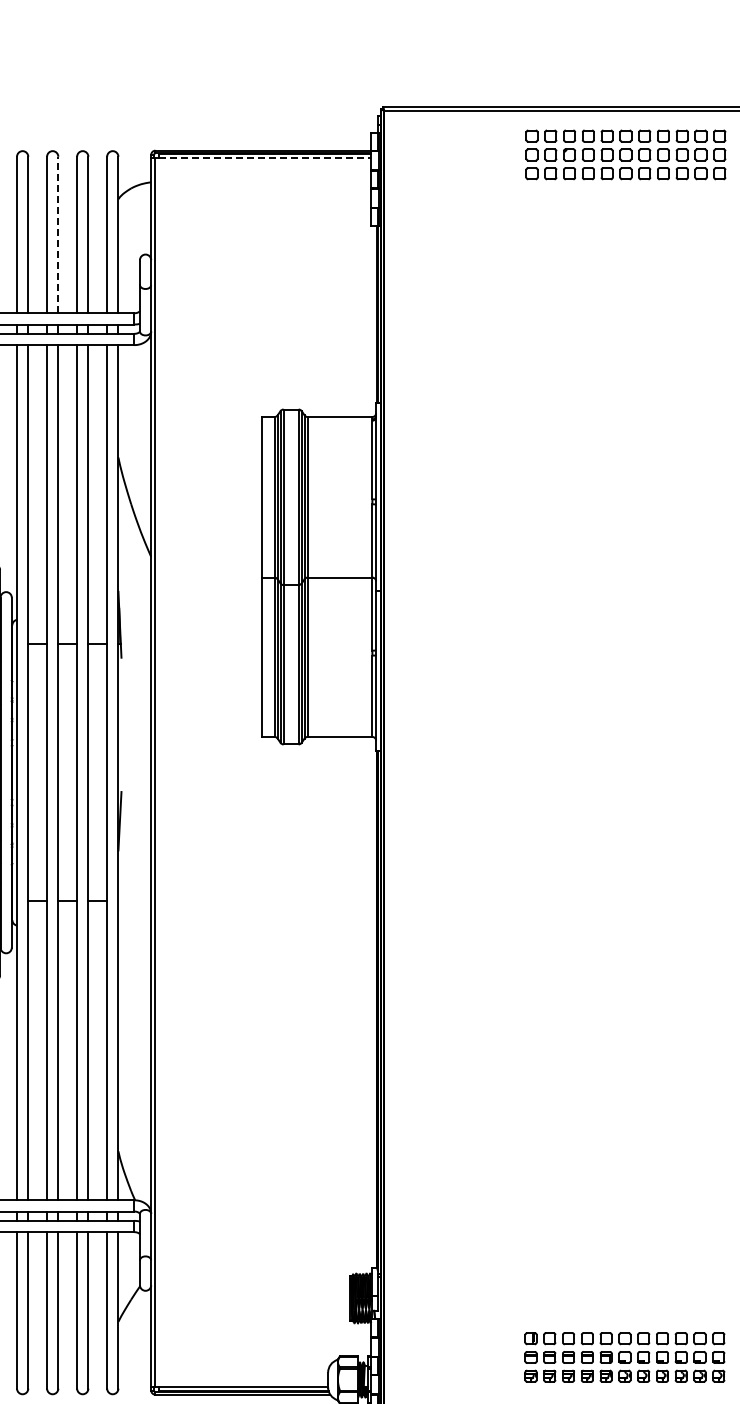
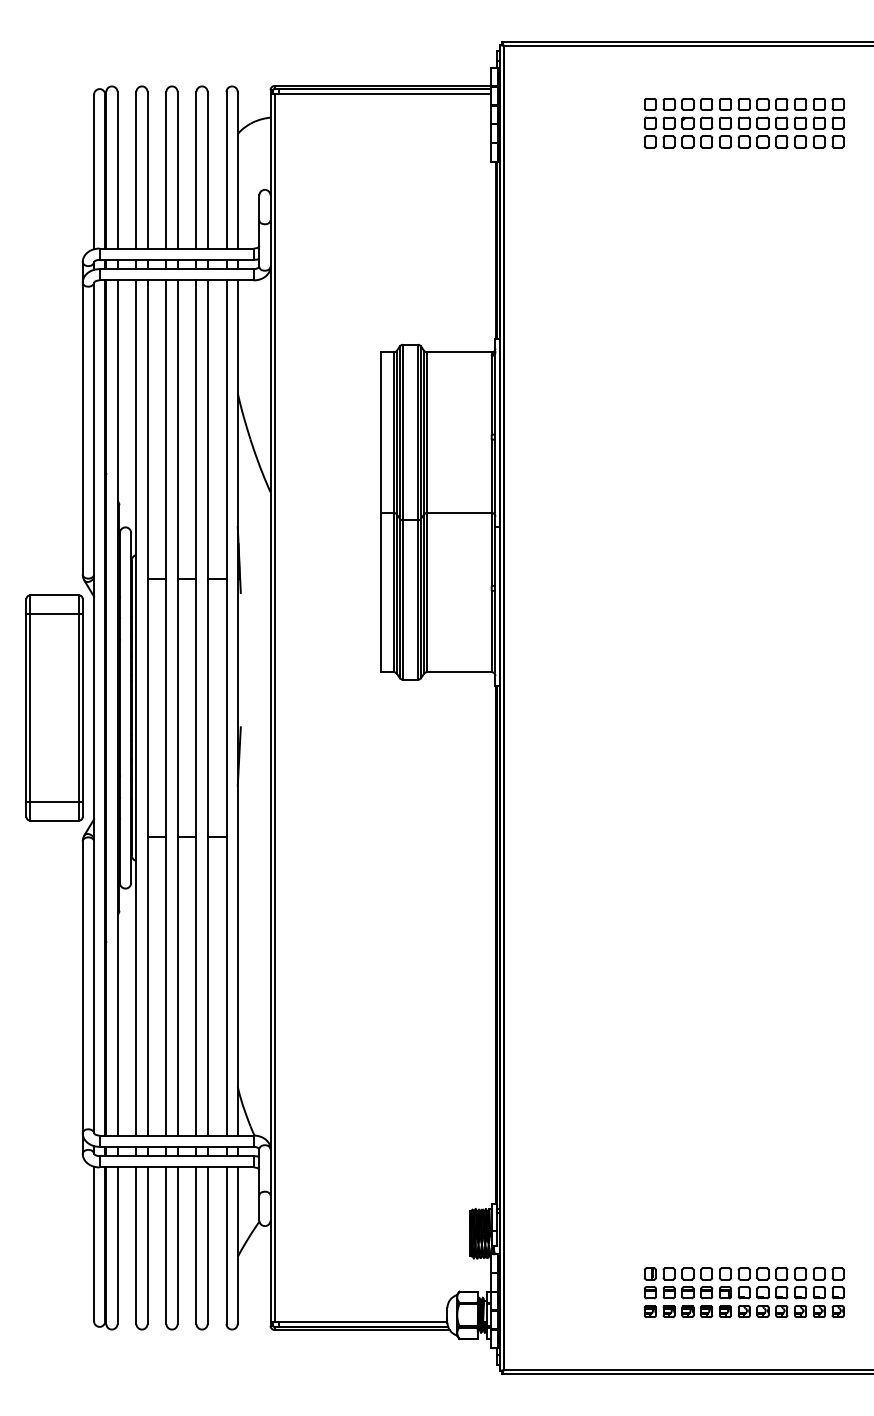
part: (625, 155) -> (743, 123), moved
line: (266, 158) -> (385, 93), dashed -> solid
line: (58, 234) -> (177, 169), dashed -> solid

